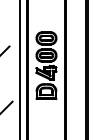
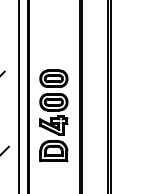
part: (46, 65) -> (53, 115), moved

